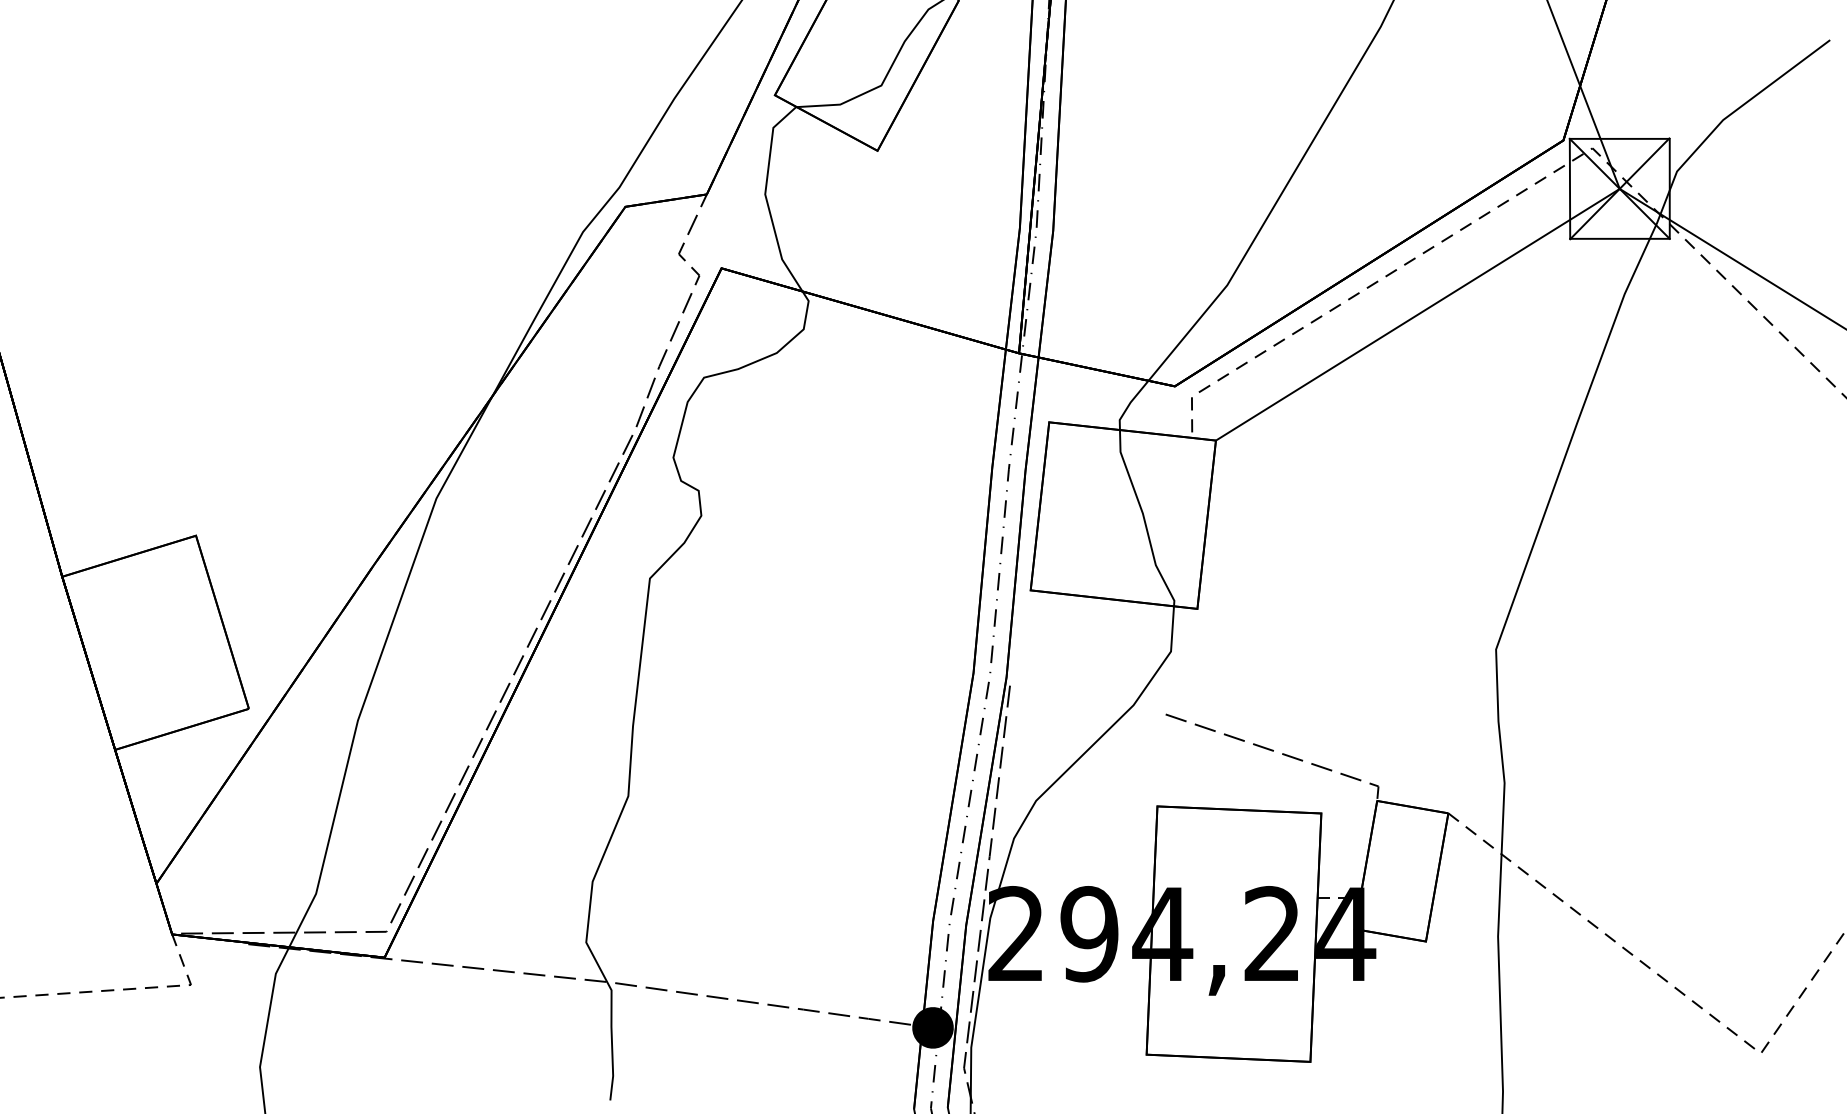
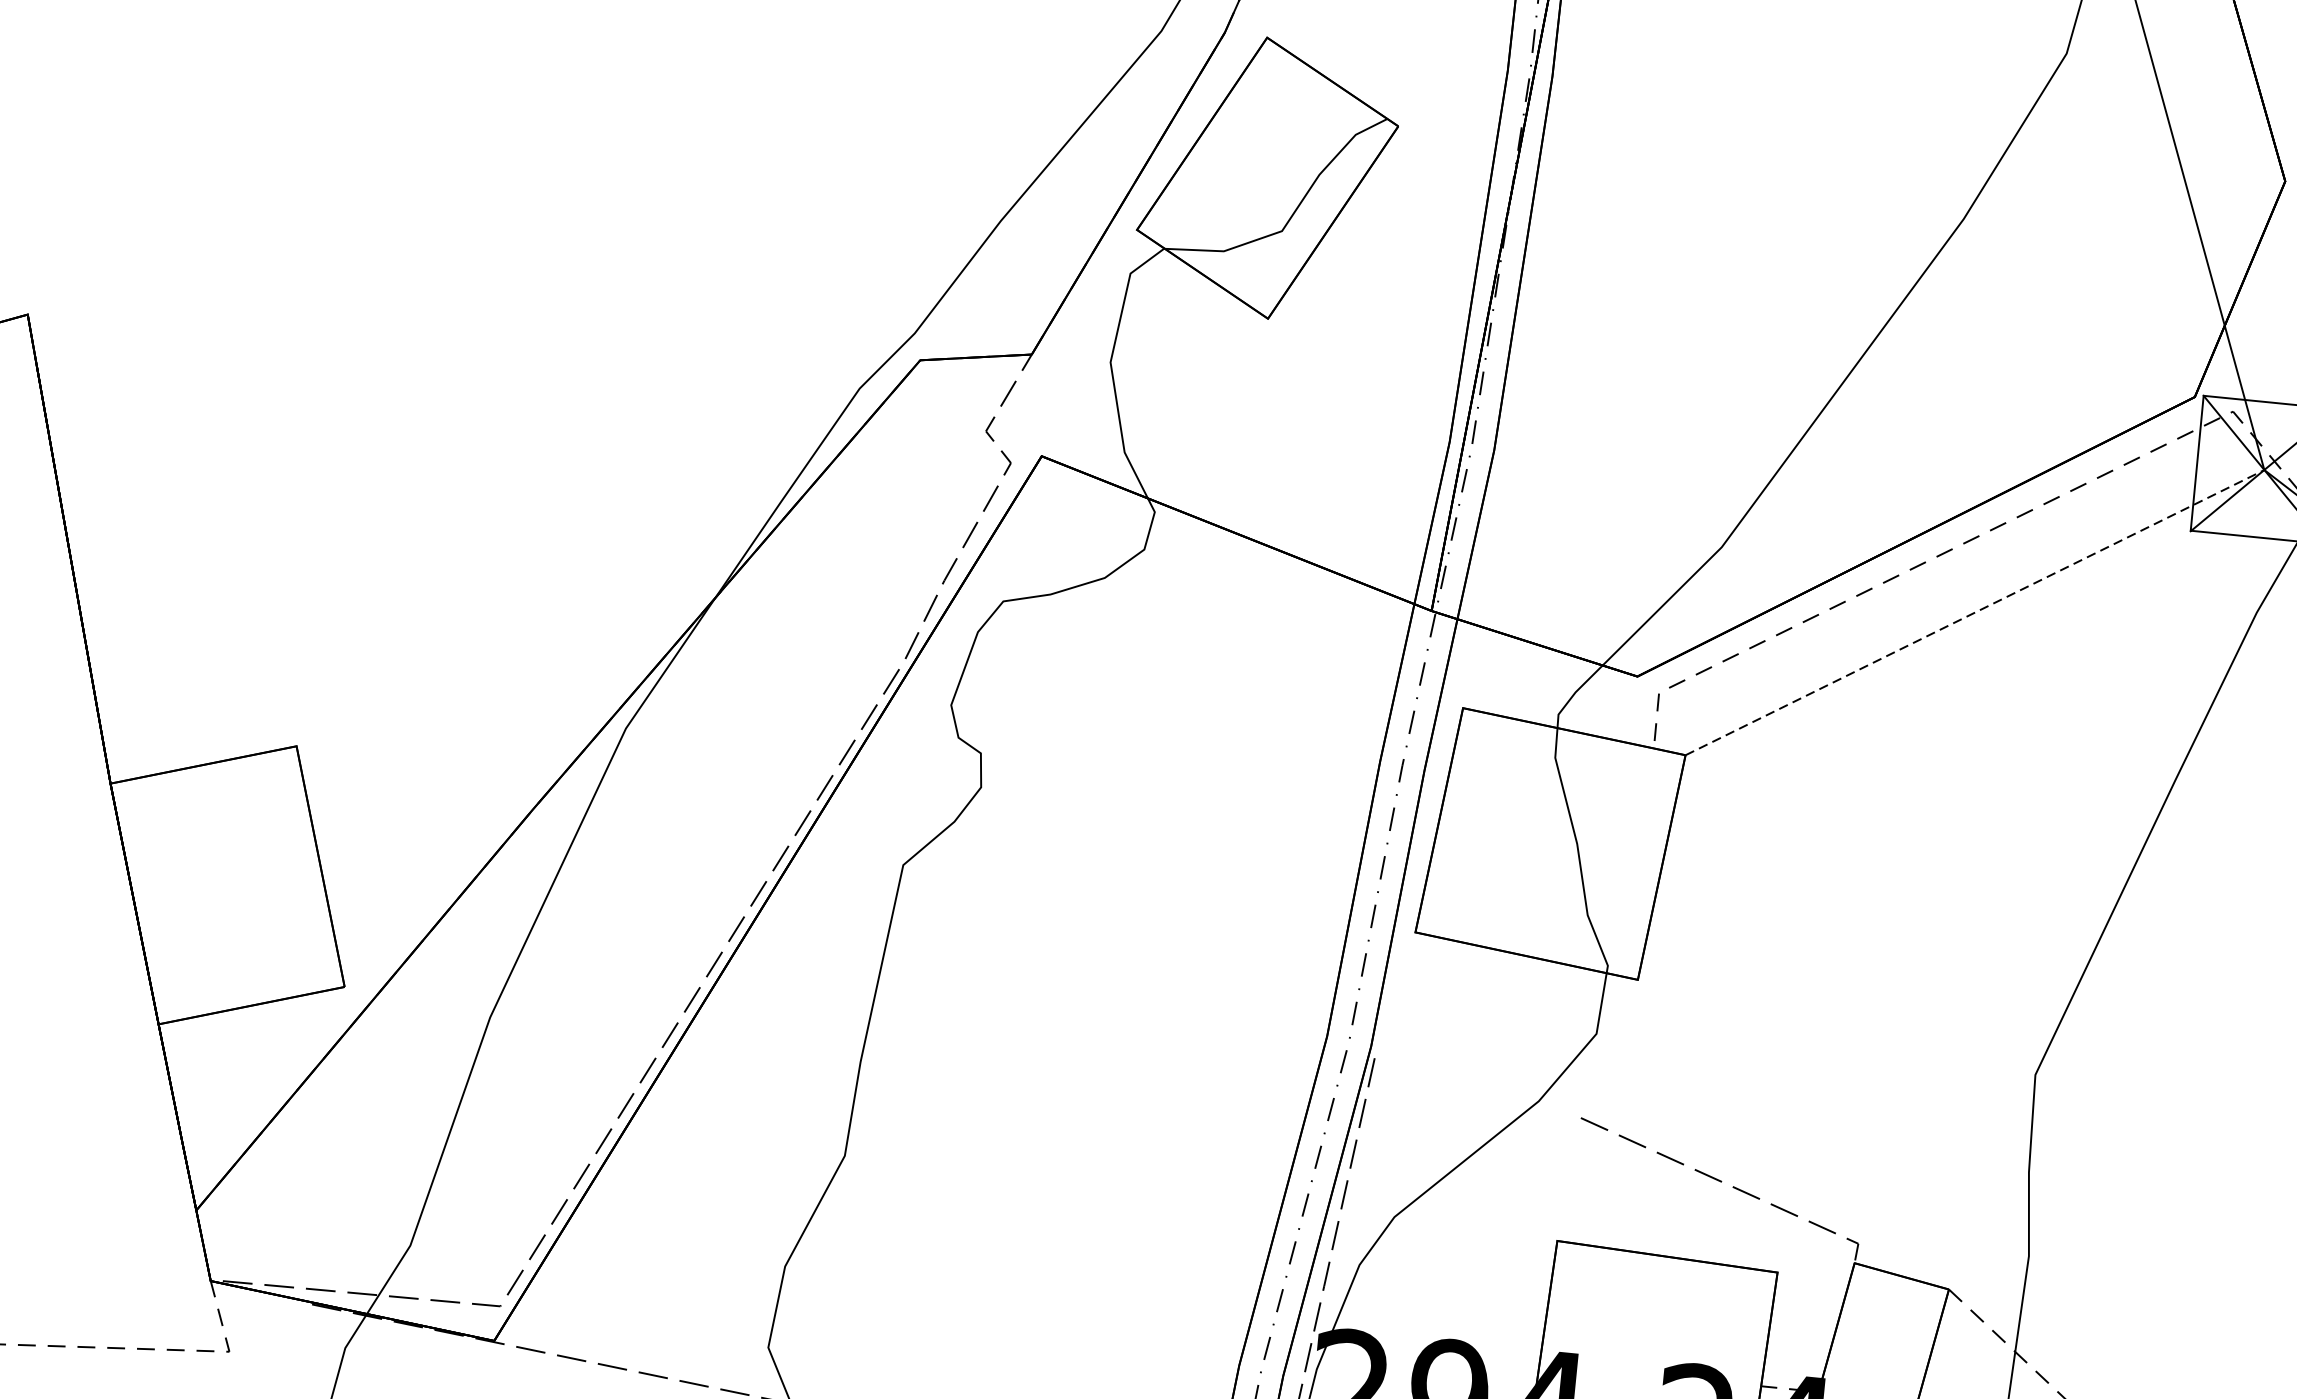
line: (1417, 314) -> (1974, 612), solid -> dashed

